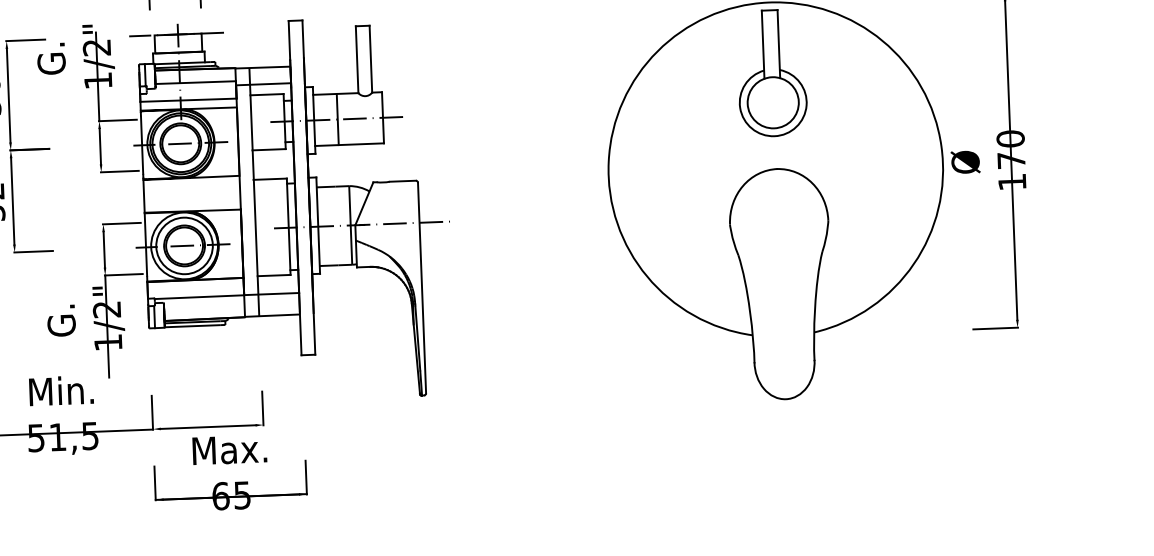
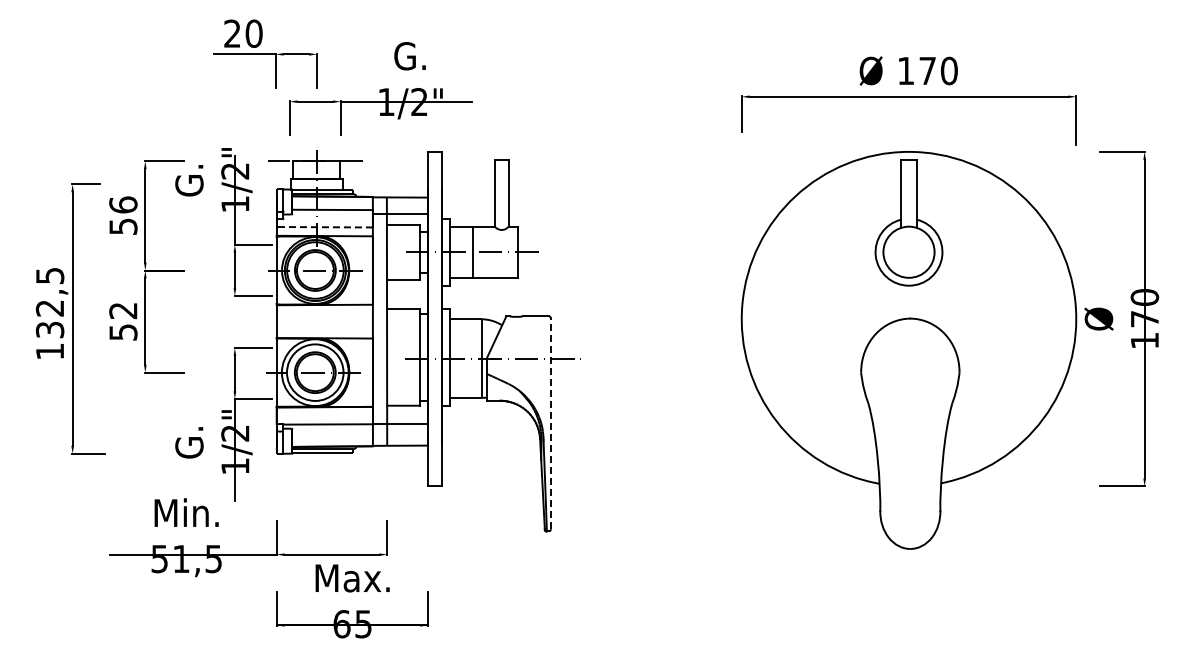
line: (188, 100) -> (324, 227), solid -> dashed
line: (421, 287) -> (550, 423), solid -> dashed

